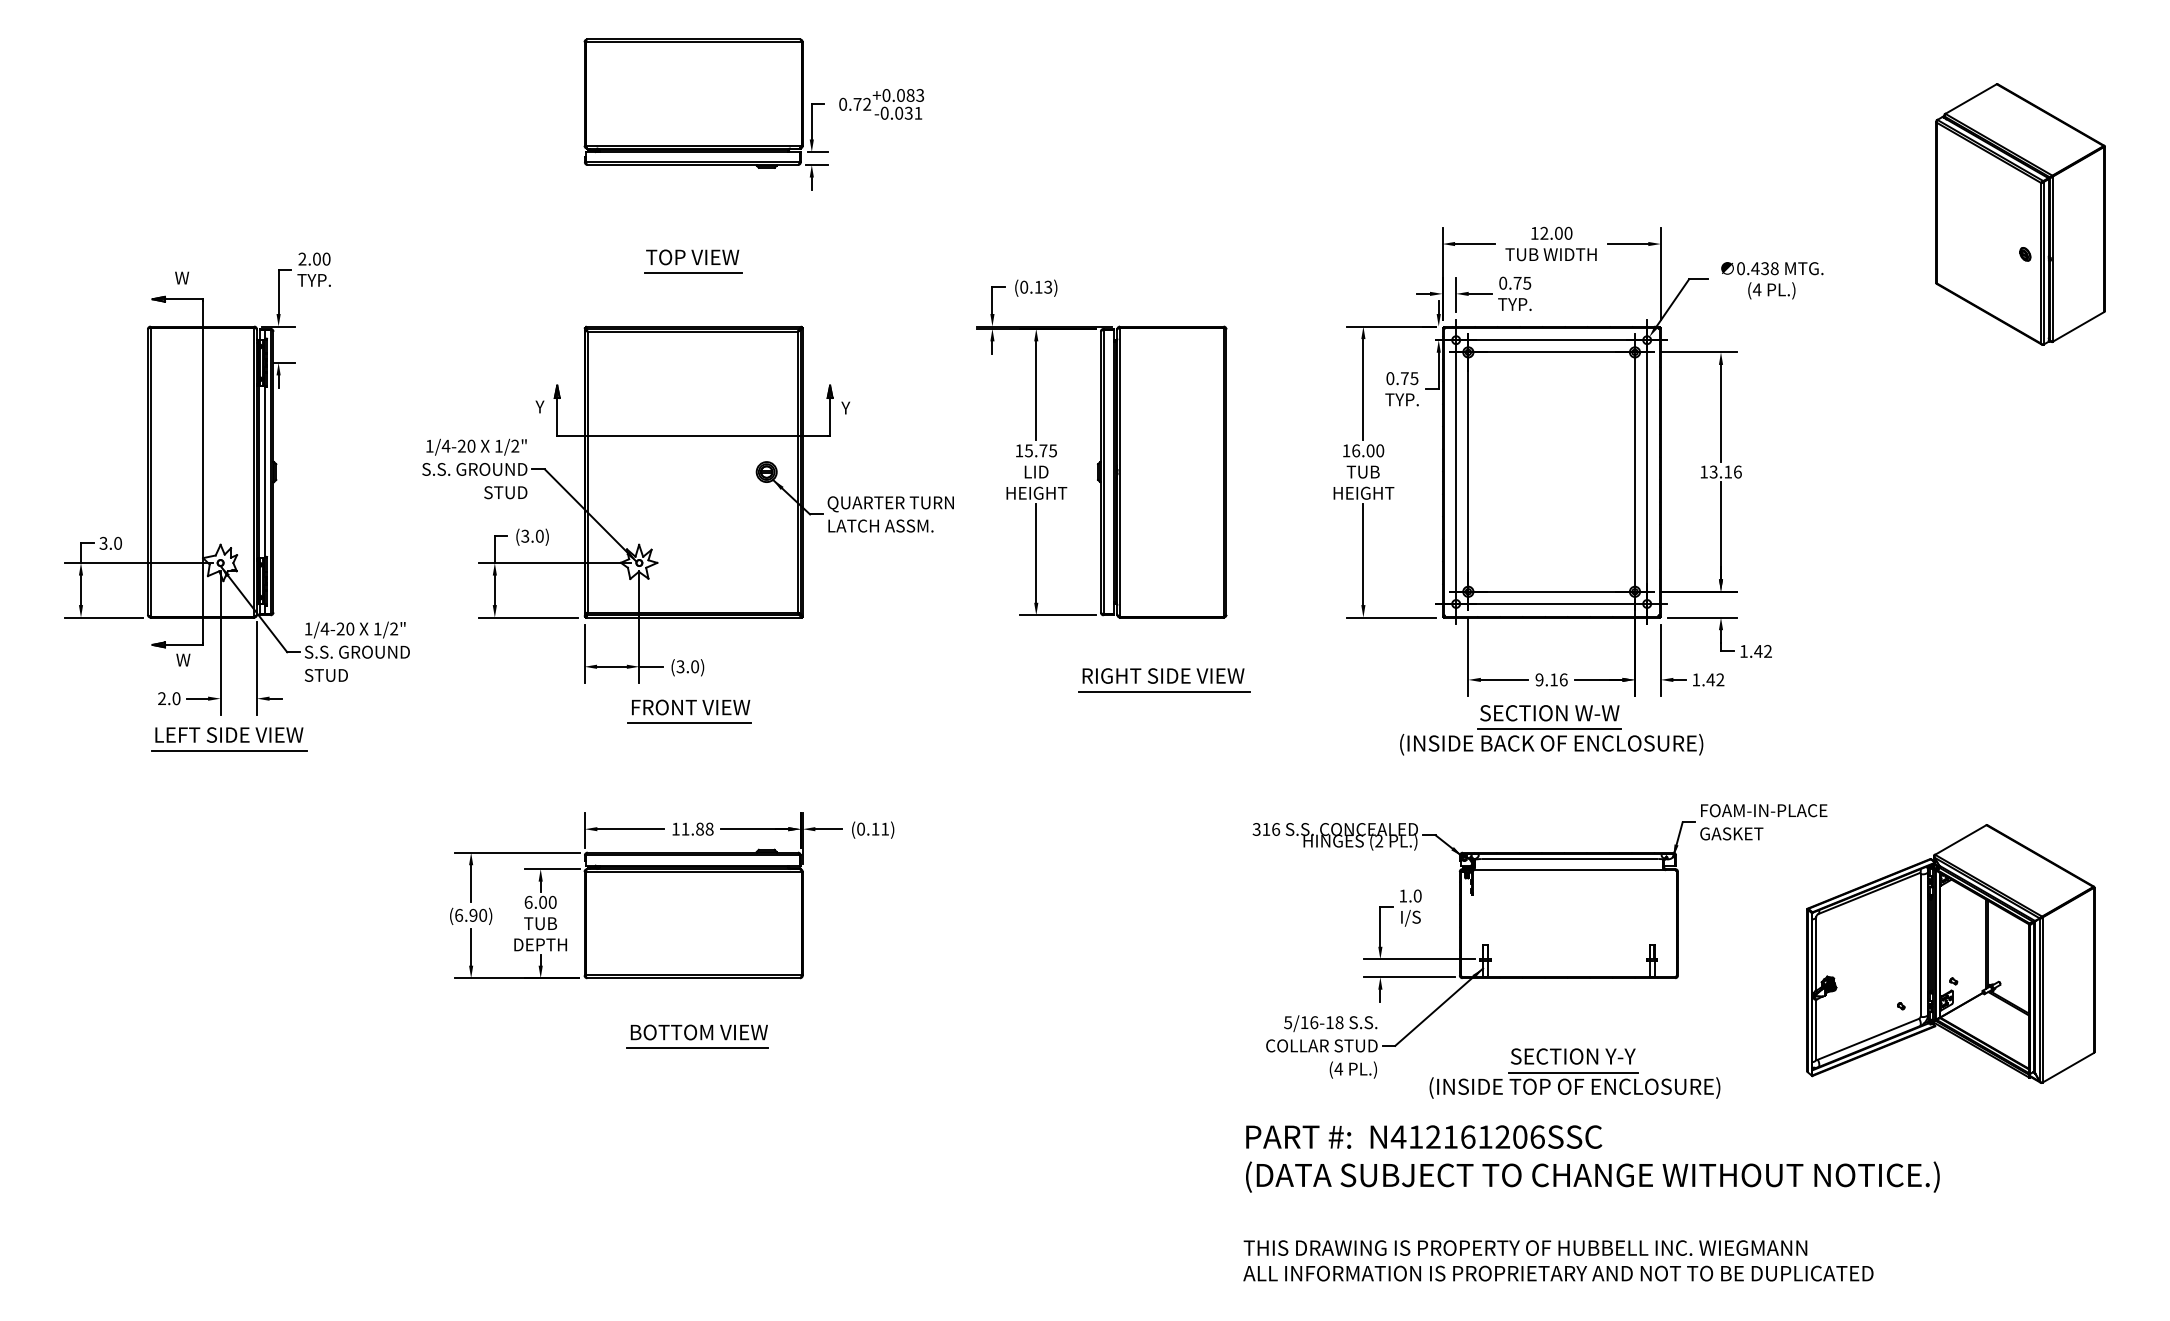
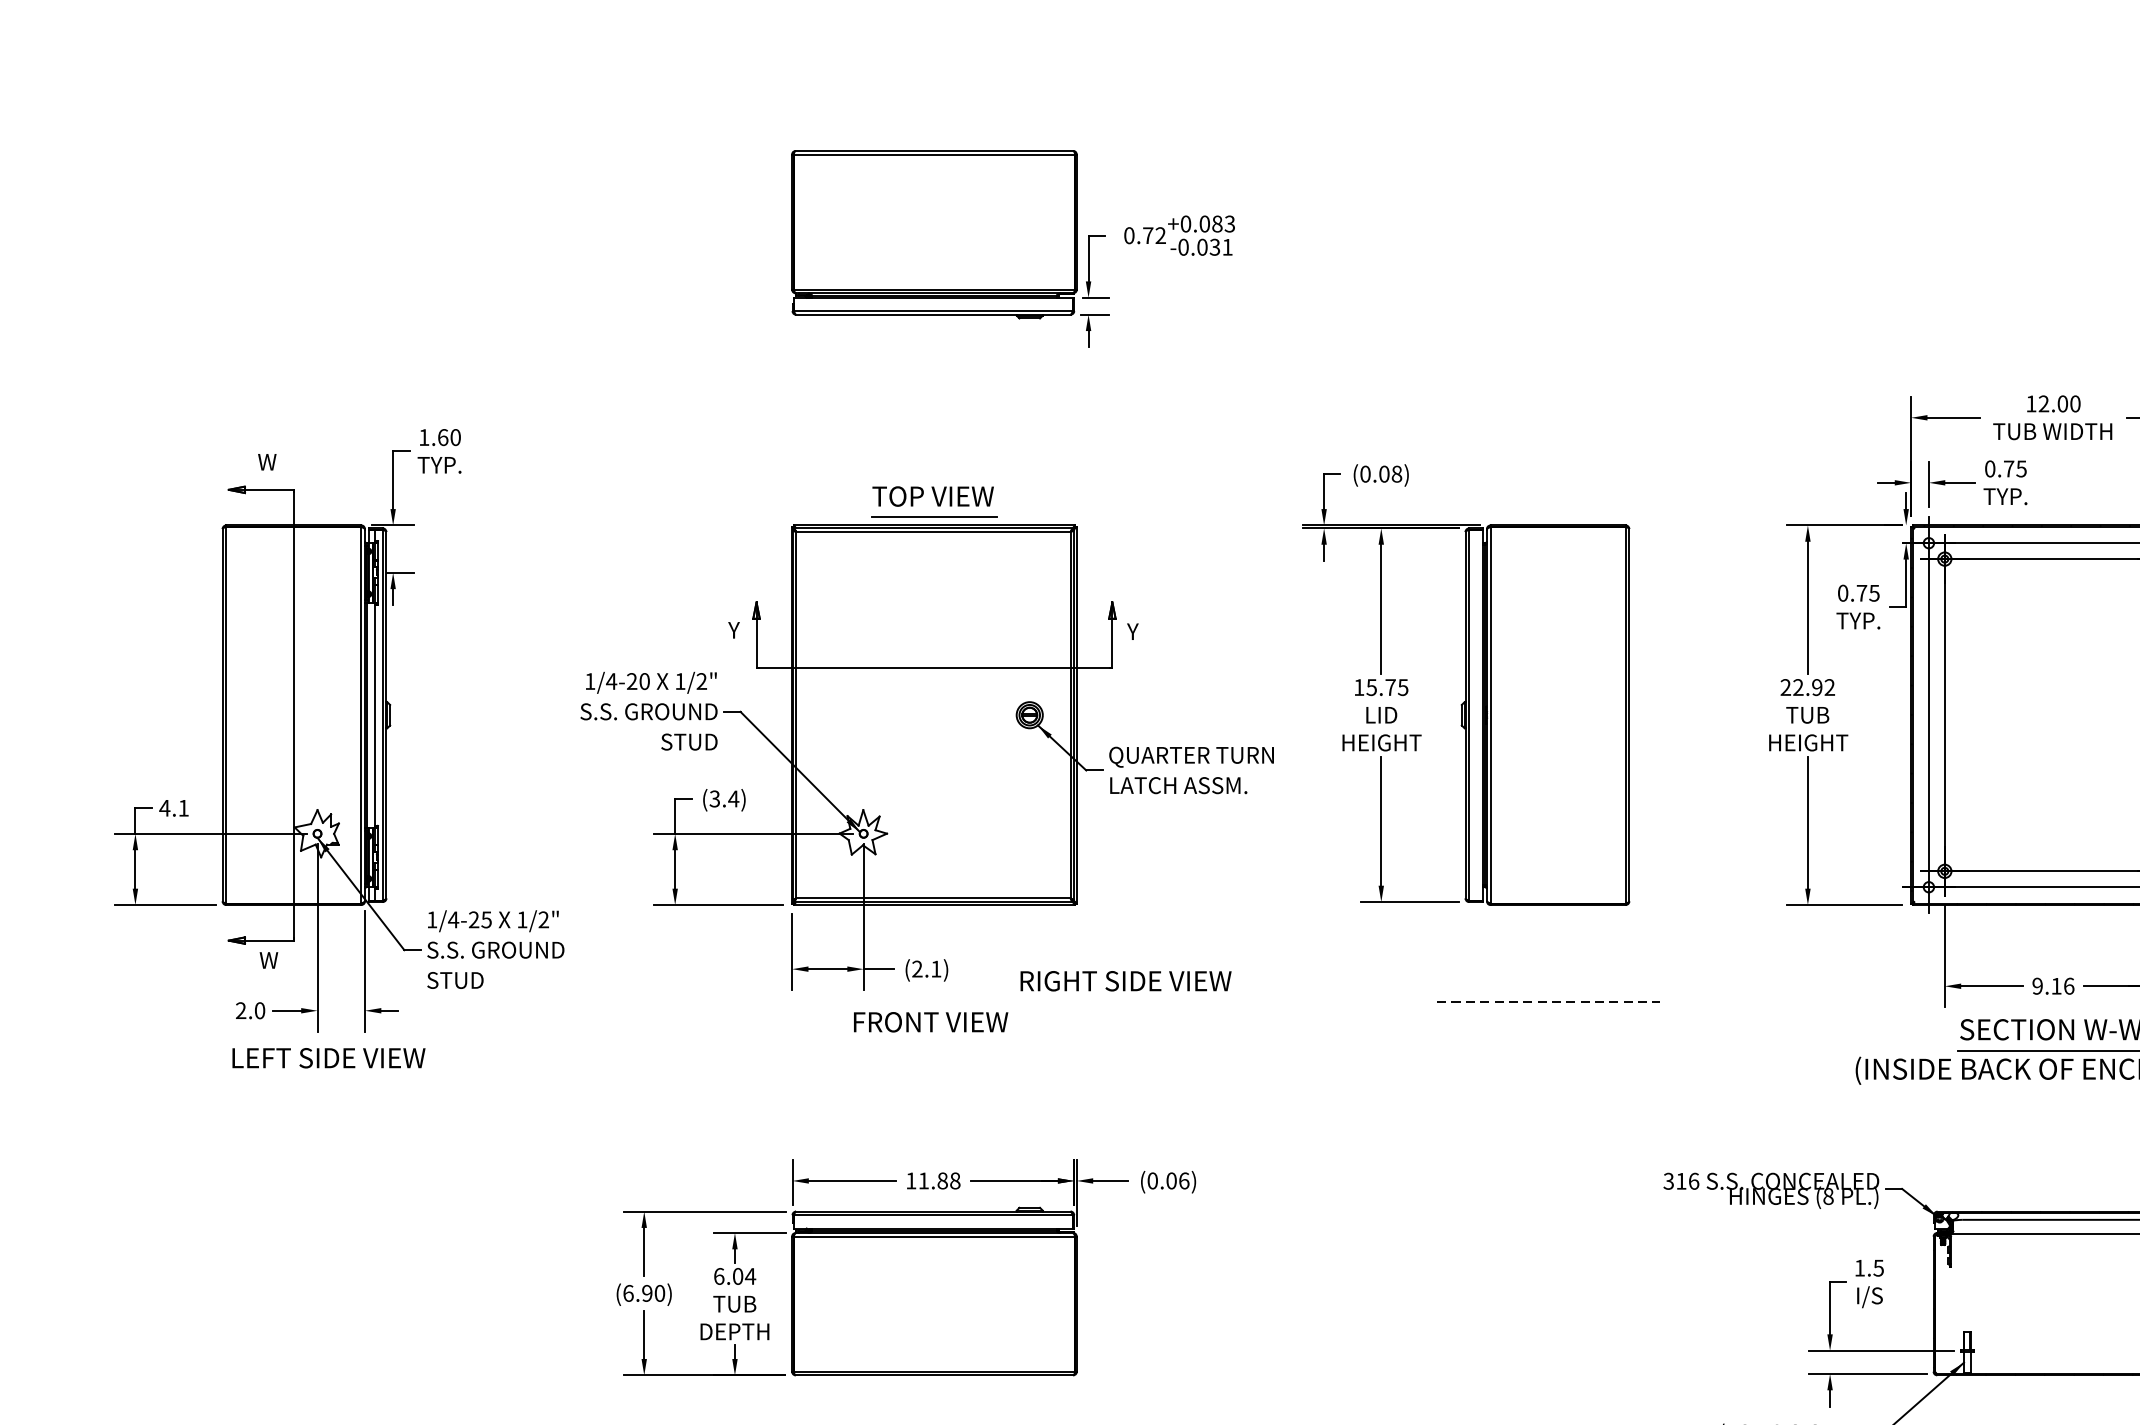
text: (309, 258) -> (433, 436), 2.00 -> 1.60
part: (693, 261) -> (934, 501), moved
text: (1043, 286) -> (1390, 473), (0.13) -> (0.08)
text: (1363, 450) -> (1808, 687), 16.00 -> 22.92
text: (539, 535) -> (733, 797), (3.0) -> (3.4)
text: (110, 542) -> (173, 807), 3.0 -> 4.1
text: (350, 628) -> (486, 919), 1/4-20 -> 1/4-25
text: (687, 666) -> (926, 968), (3.0) -> (2.1)
text: (1163, 675) -> (1125, 980), moved
line: (1164, 691) -> (1548, 1001), solid -> dashed
line: (689, 723) -> (929, 1043), removed
line: (229, 750) -> (329, 1078), removed
text: (880, 828) -> (1178, 1180), (0.11) -> (0.06)
text: (1379, 840) -> (1828, 1195), (2 -> (8
text: (1417, 895) -> (1878, 1267), 1.0 -> 1.5
text: (552, 901) -> (750, 1275), 6.00 -> 6.04

